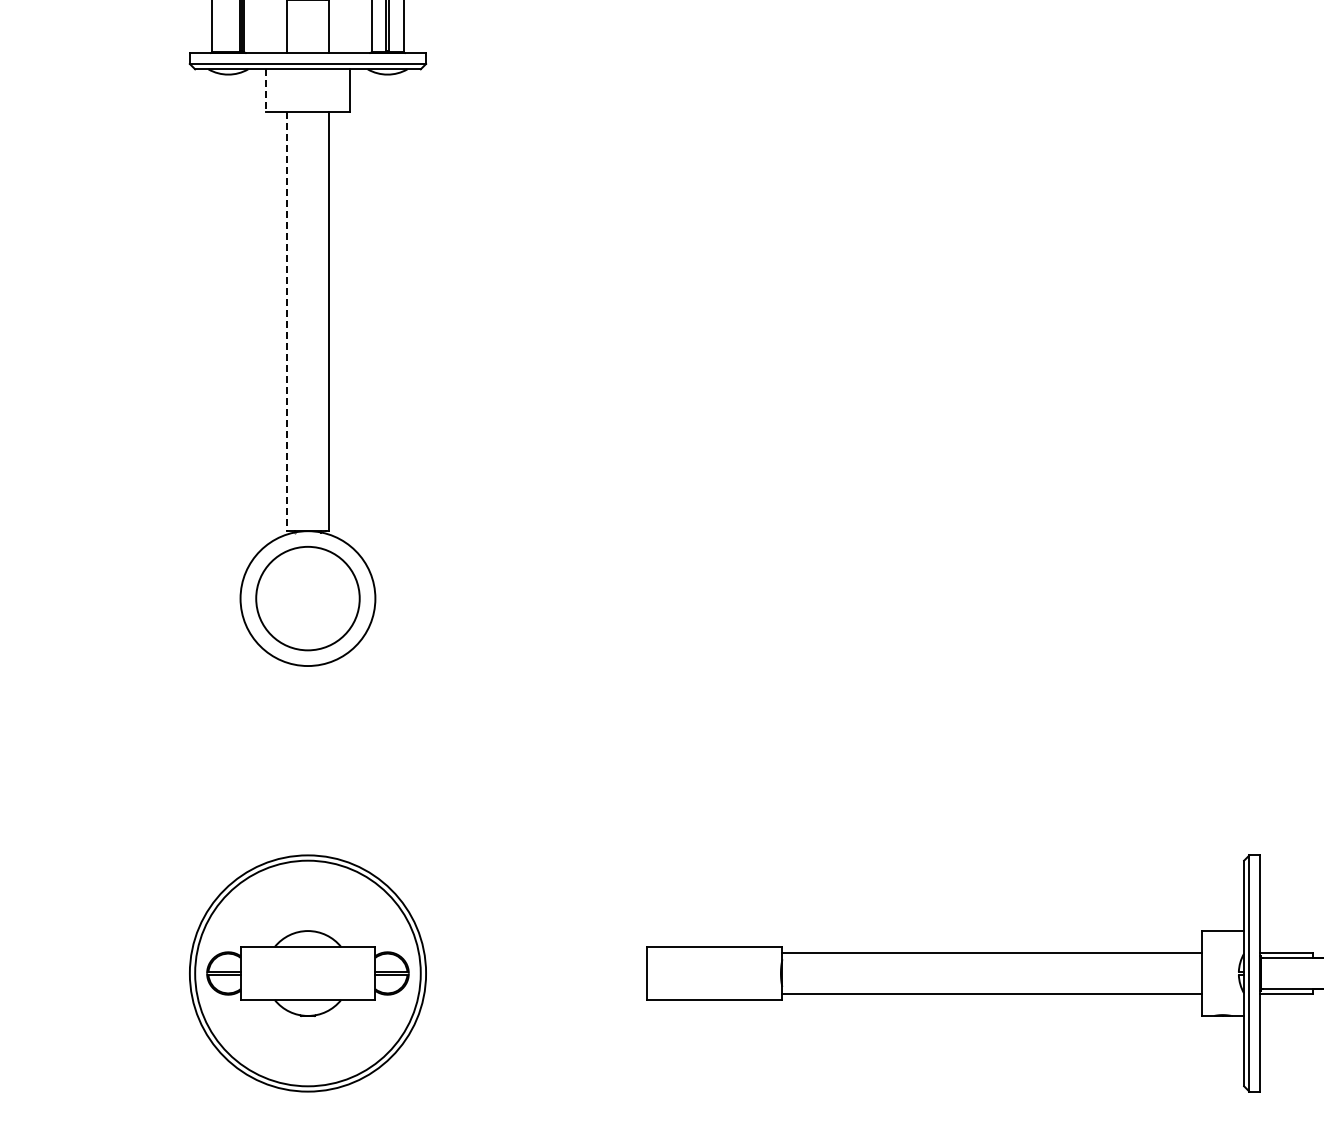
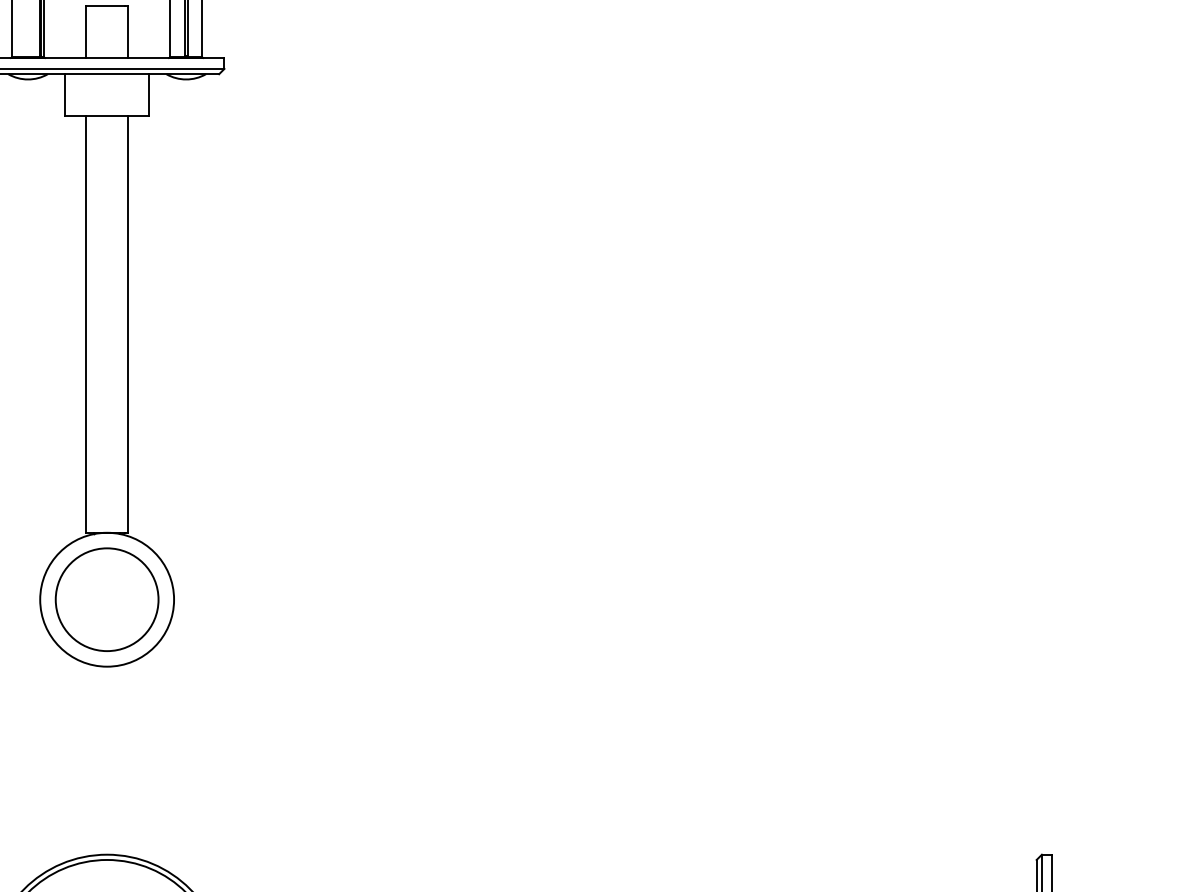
line: (265, 91) -> (64, 96), dashed -> solid
line: (287, 321) -> (86, 324), dashed -> solid

